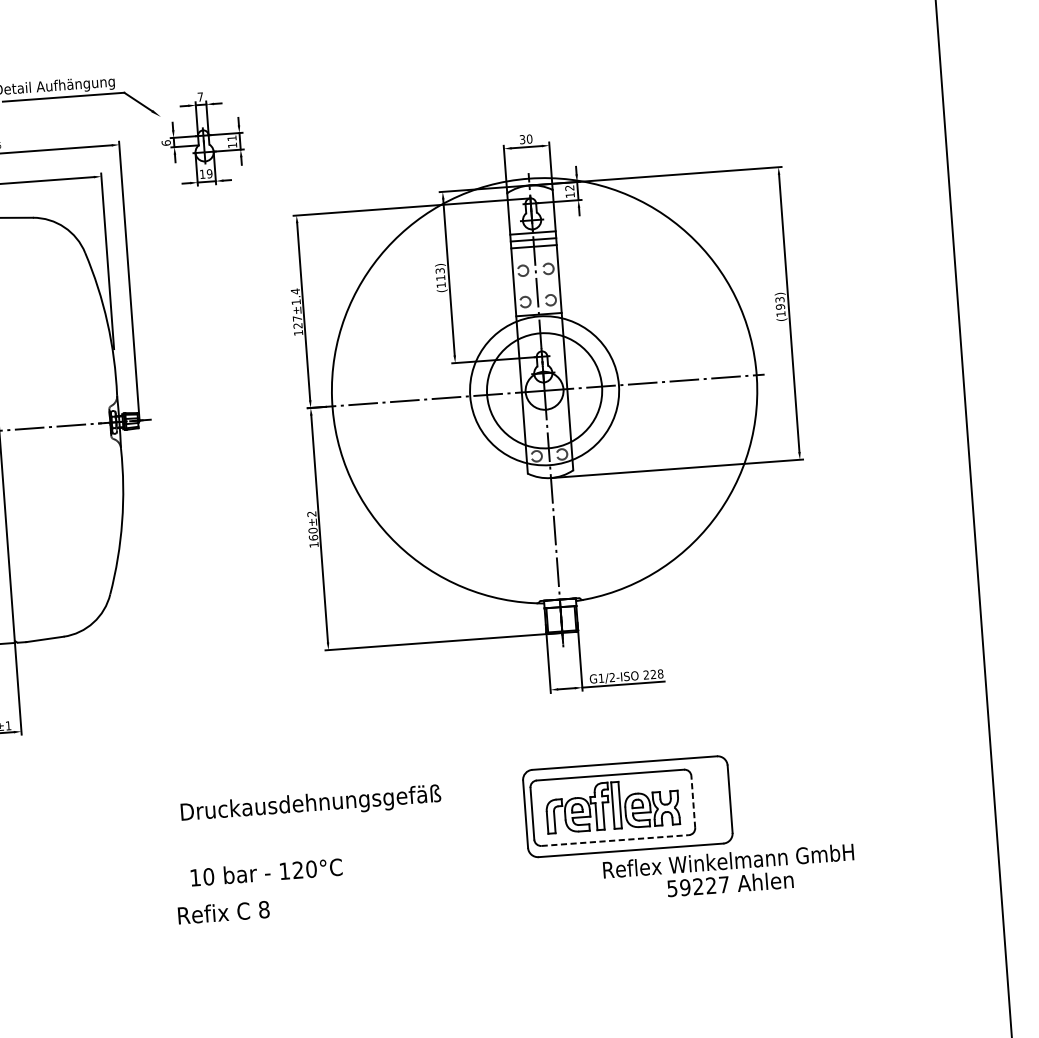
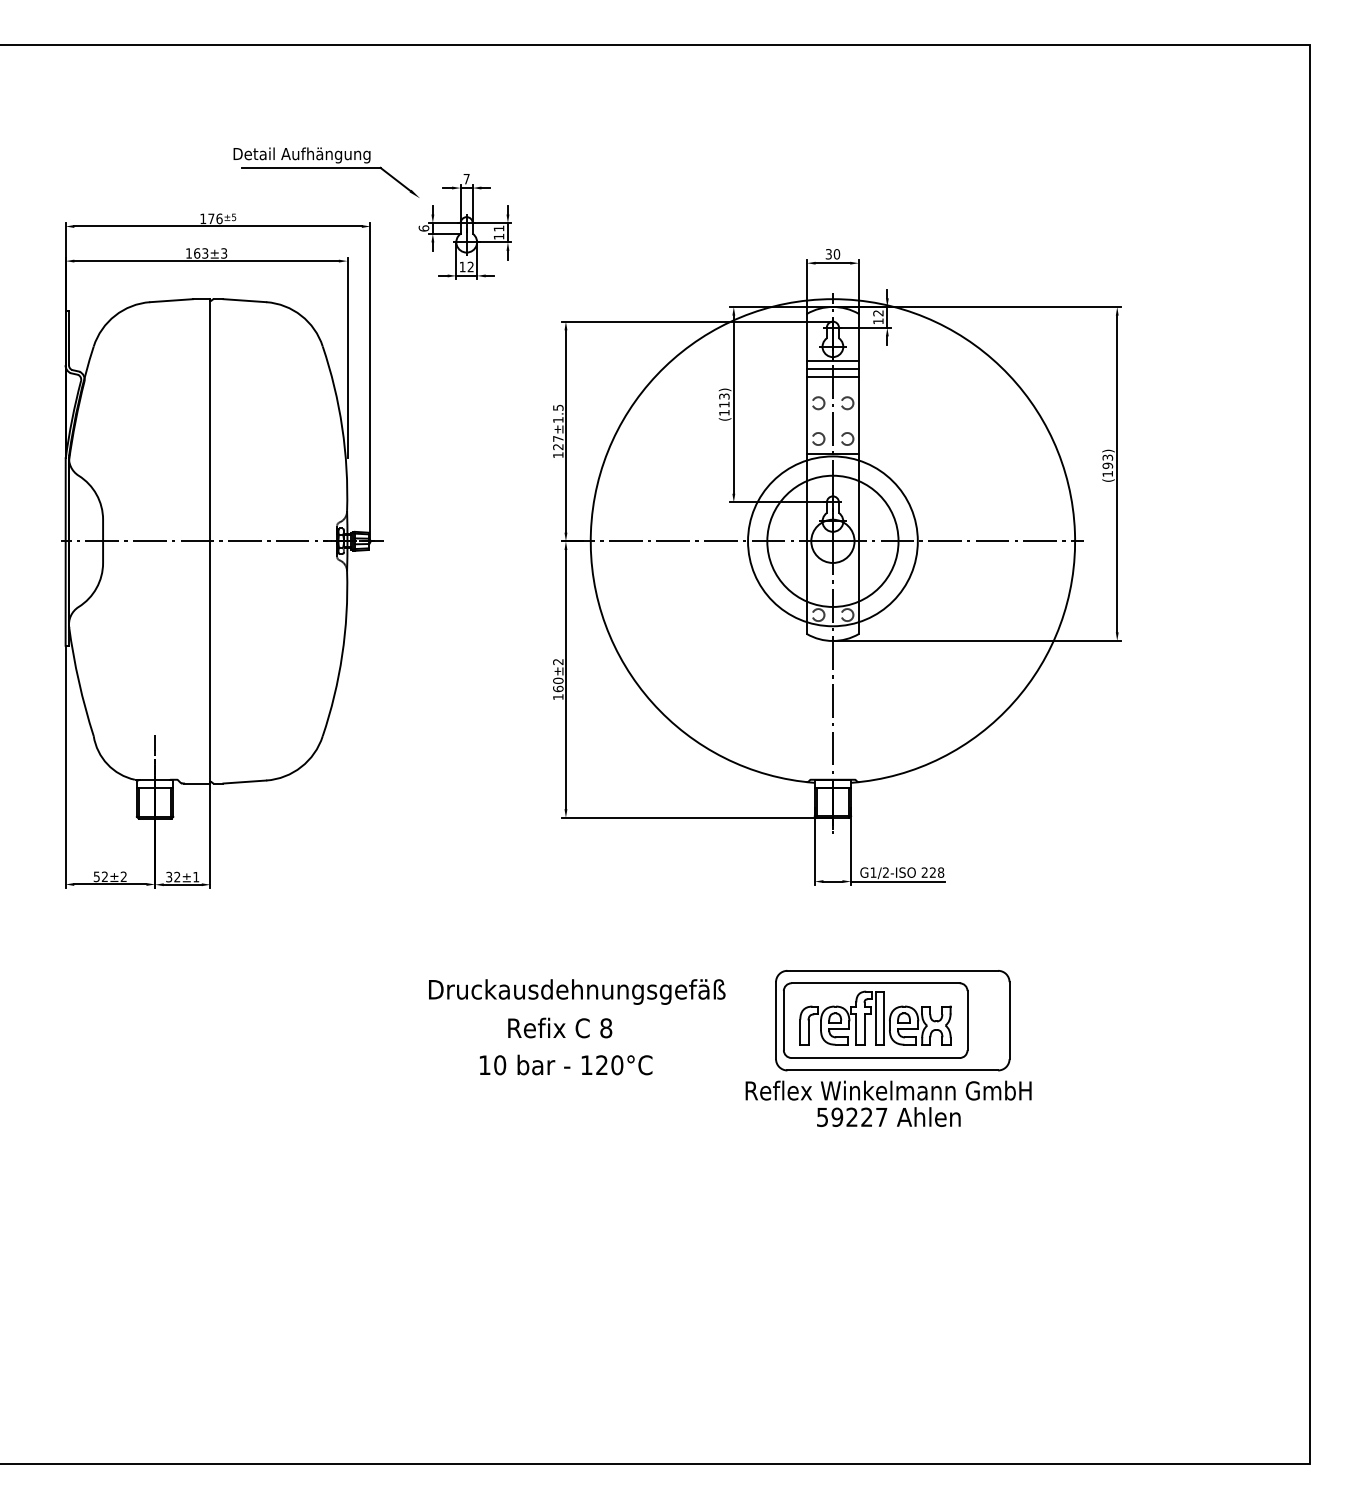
text: (209, 173) -> (470, 266), 19 -> 12
text: (295, 291) -> (558, 407), ±1.4 -> ±1.5
line: (693, 801) -> (967, 1020), dashed -> solid
text: (311, 804) -> (577, 991), moved
line: (616, 840) -> (876, 1058), dashed -> solid
text: (266, 871) -> (566, 1064), moved
text: (729, 872) -> (888, 1103), moved
text: (224, 911) -> (560, 1027), moved

